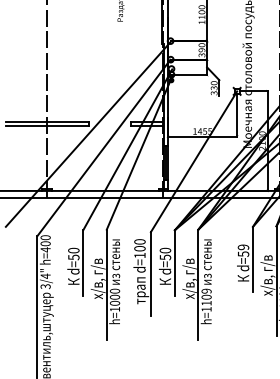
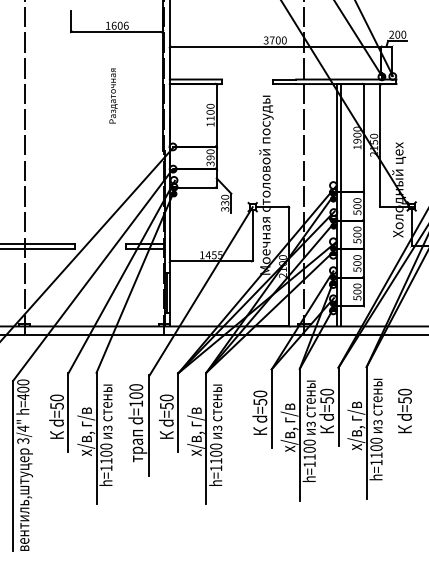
text: (243, 246) -> (260, 393), d=59 -> d=50
text: (206, 291) -> (216, 446), h=1109 -> h=1100
text: (115, 302) -> (106, 460), h=1000 -> h=1100

